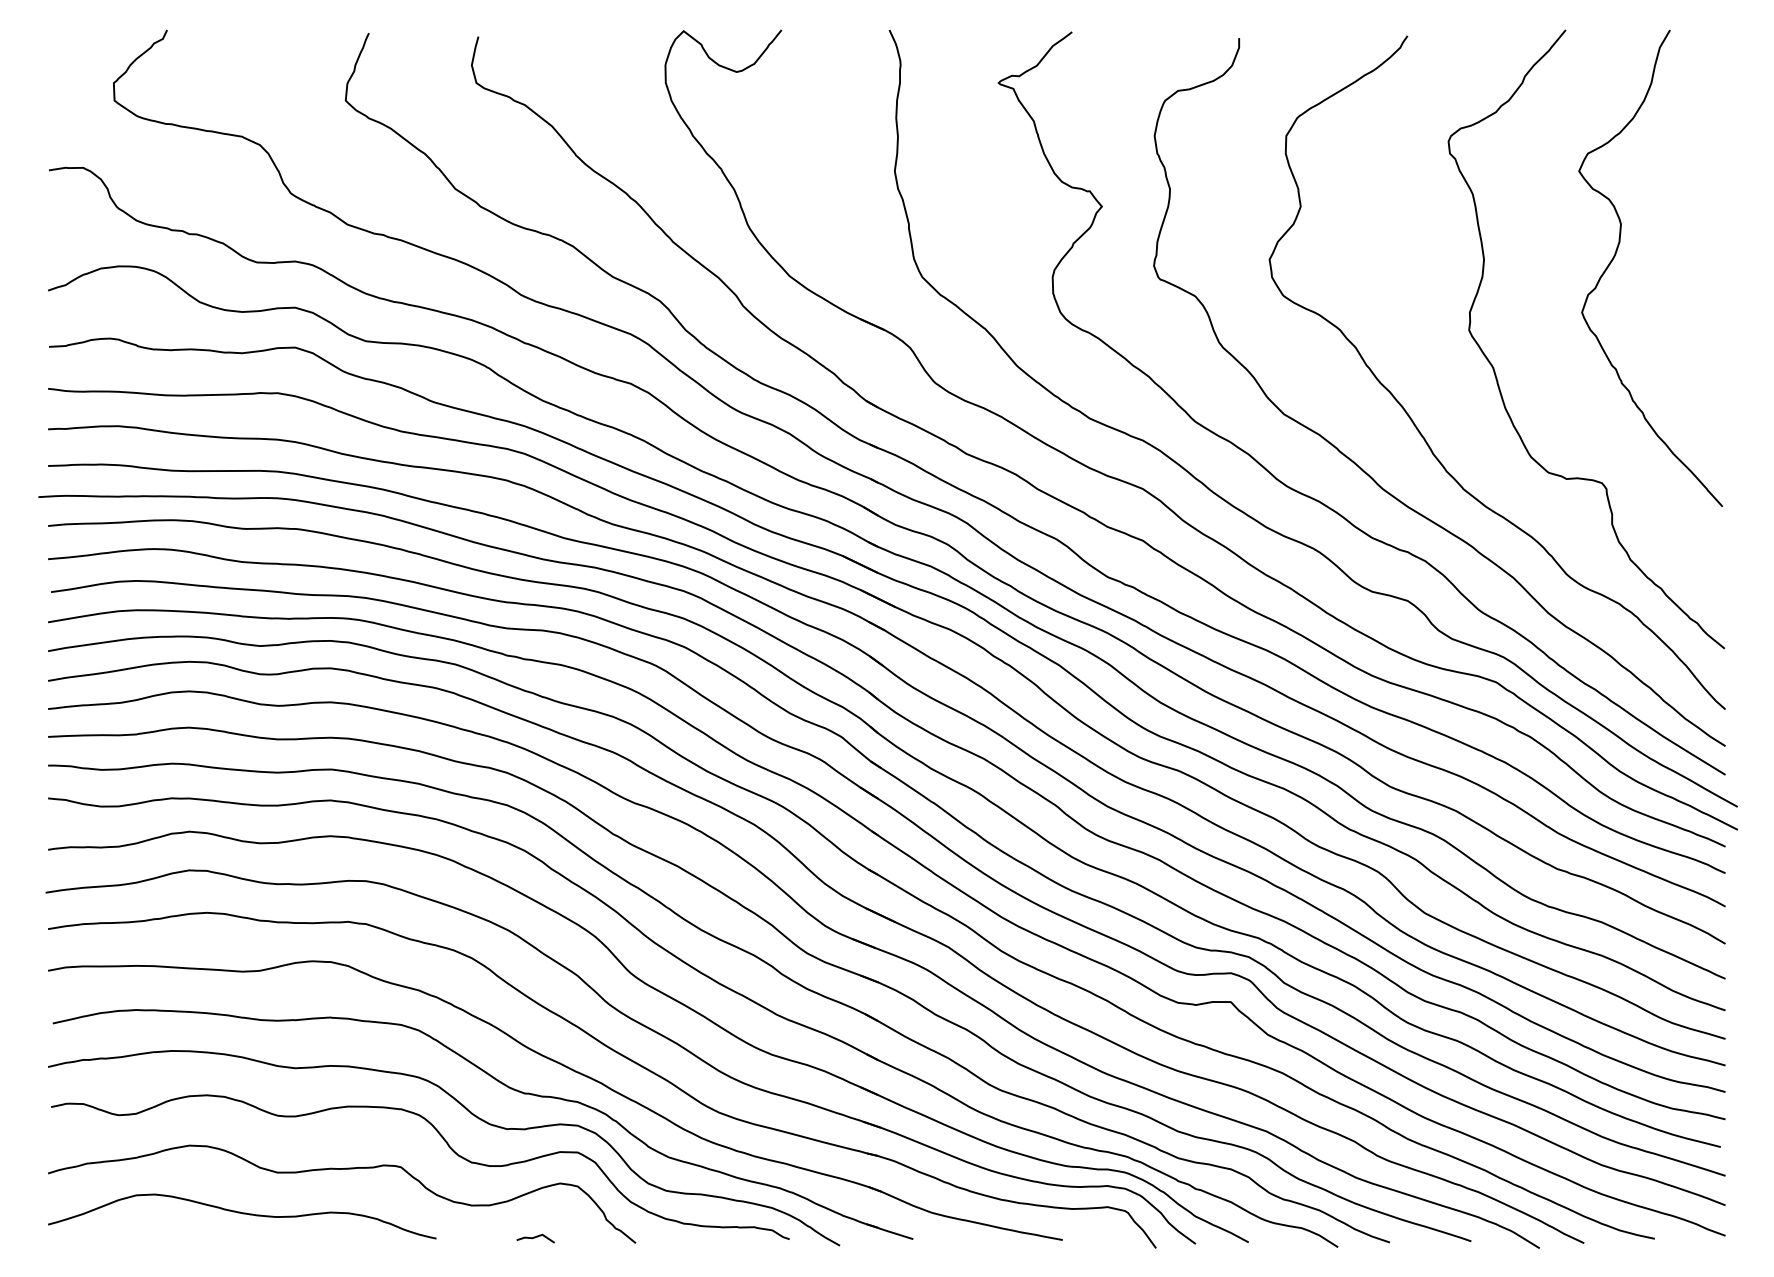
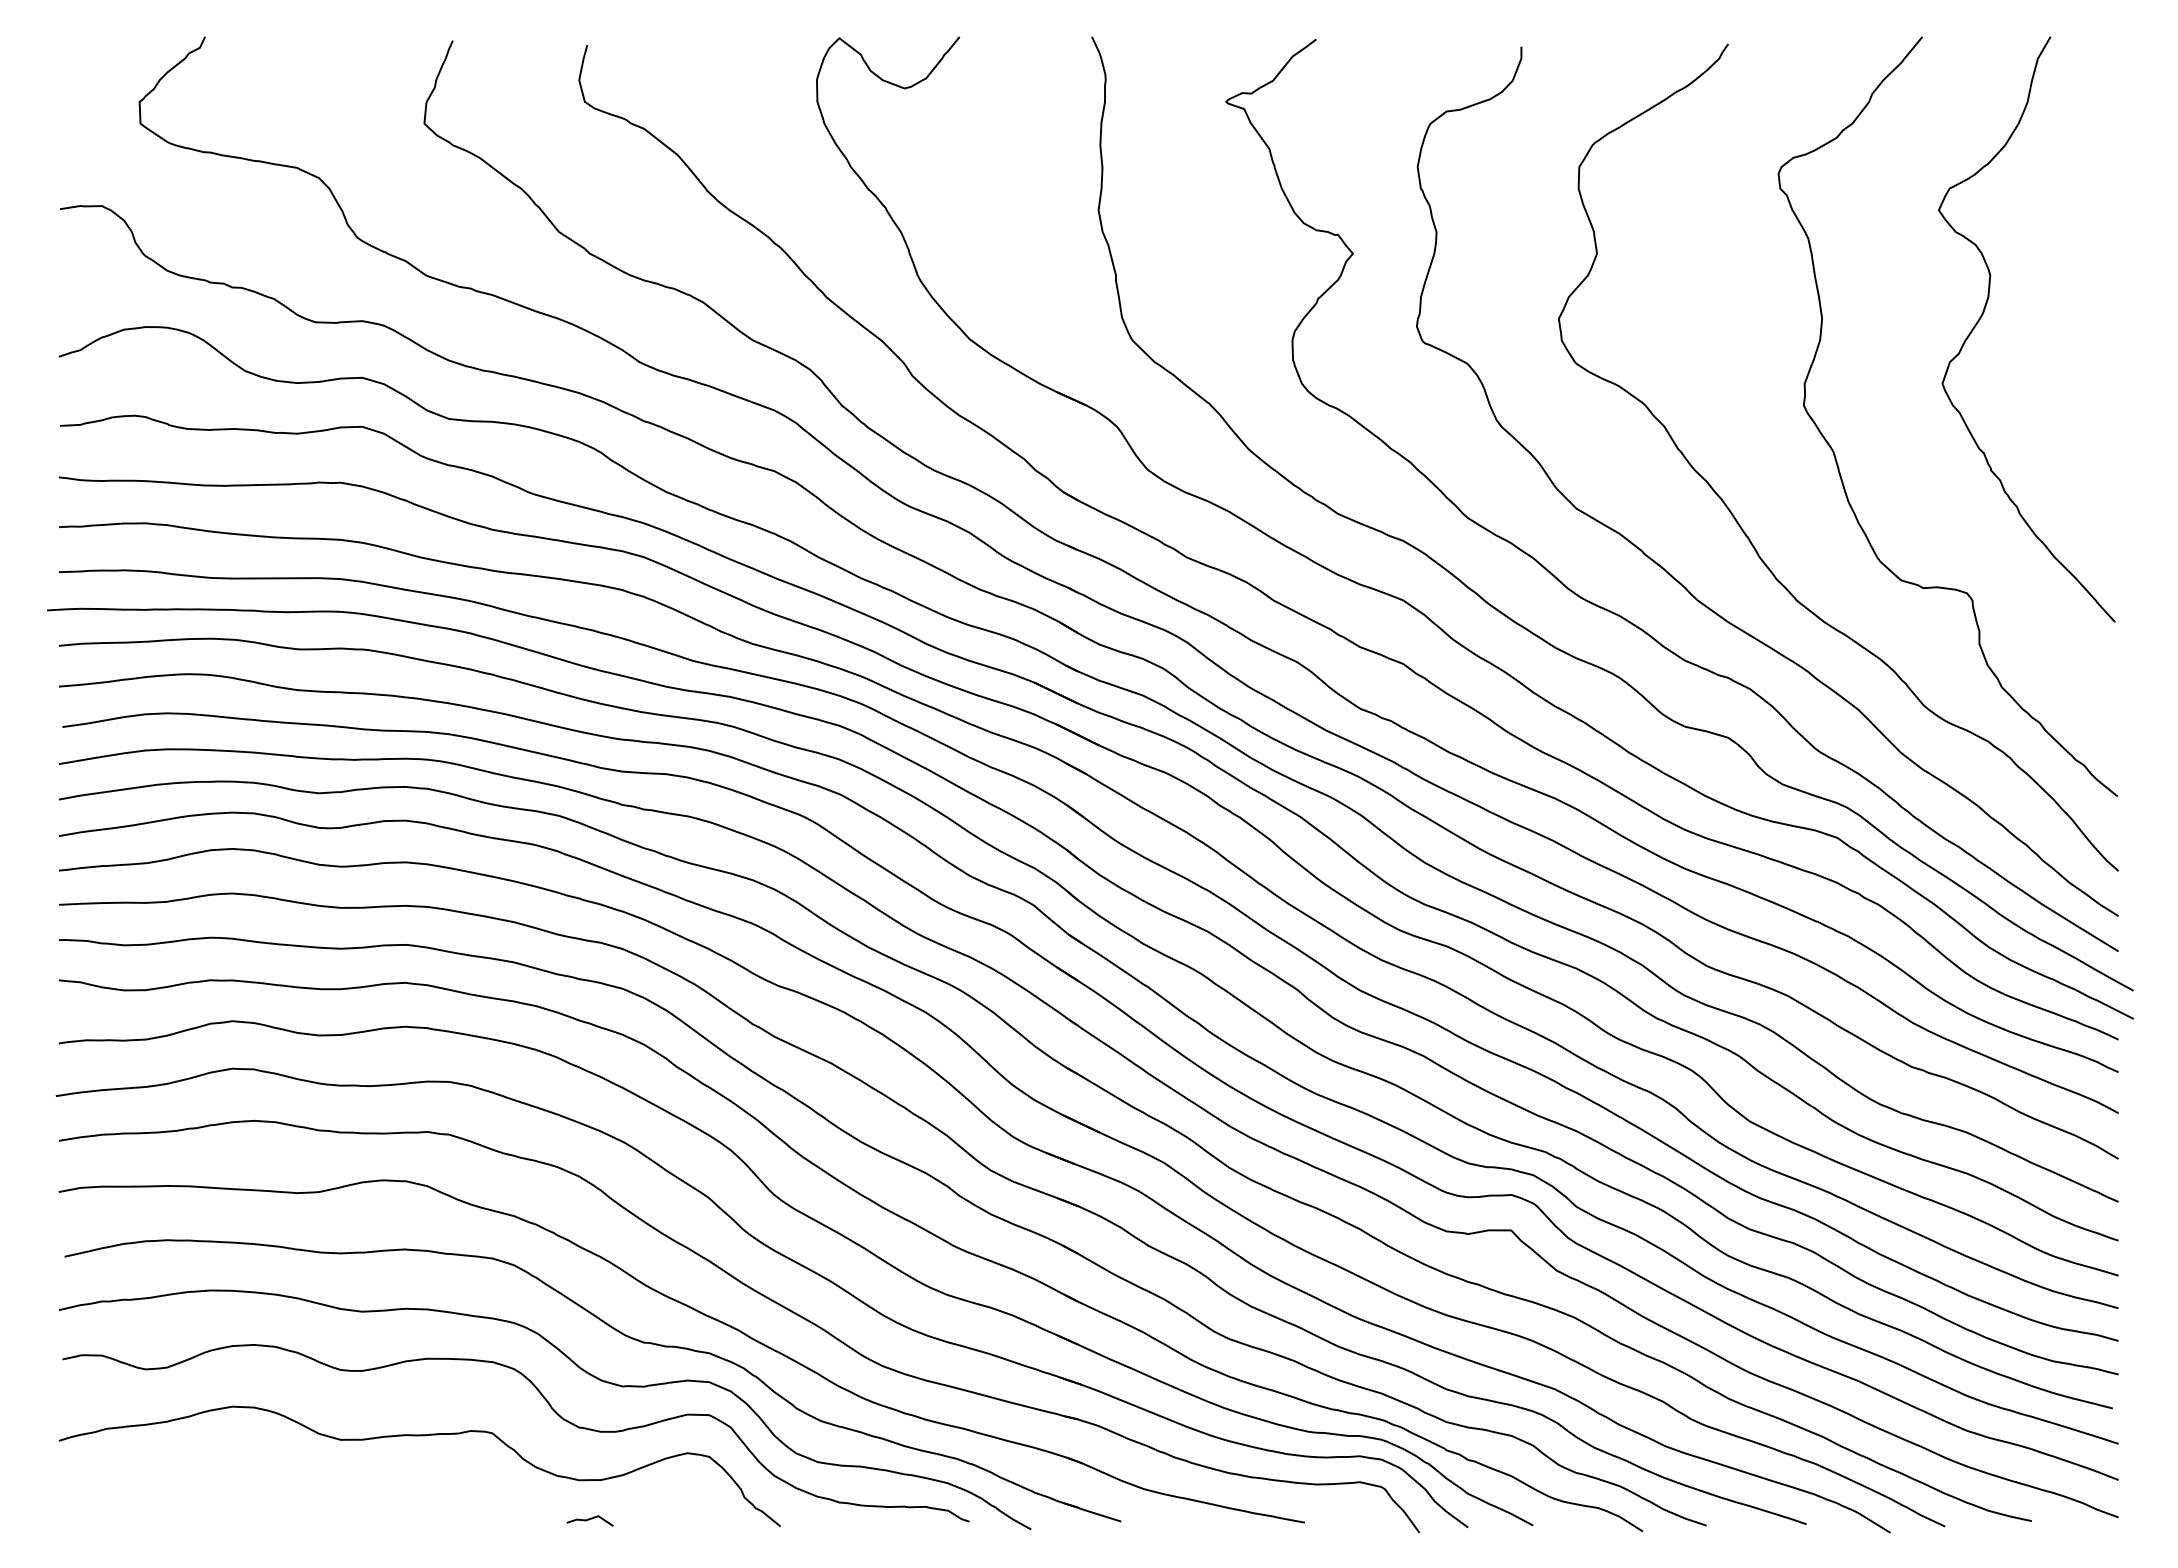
curve: (242, 1214) -> (297, 1491), removed
line: (535, 1238) -> (589, 1520), moved

